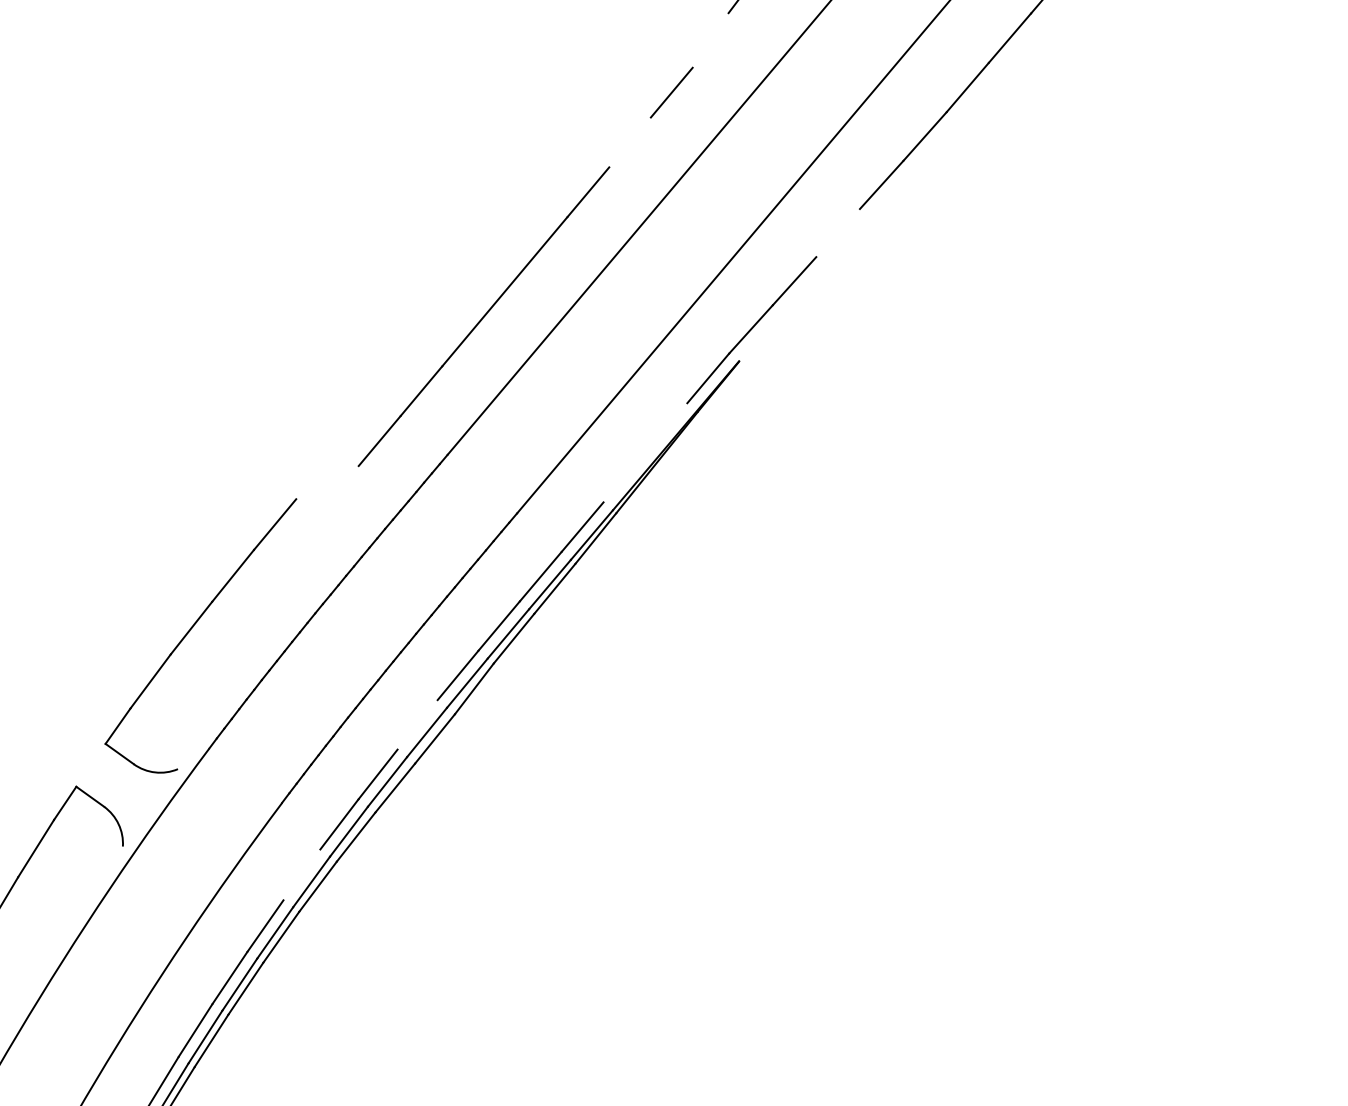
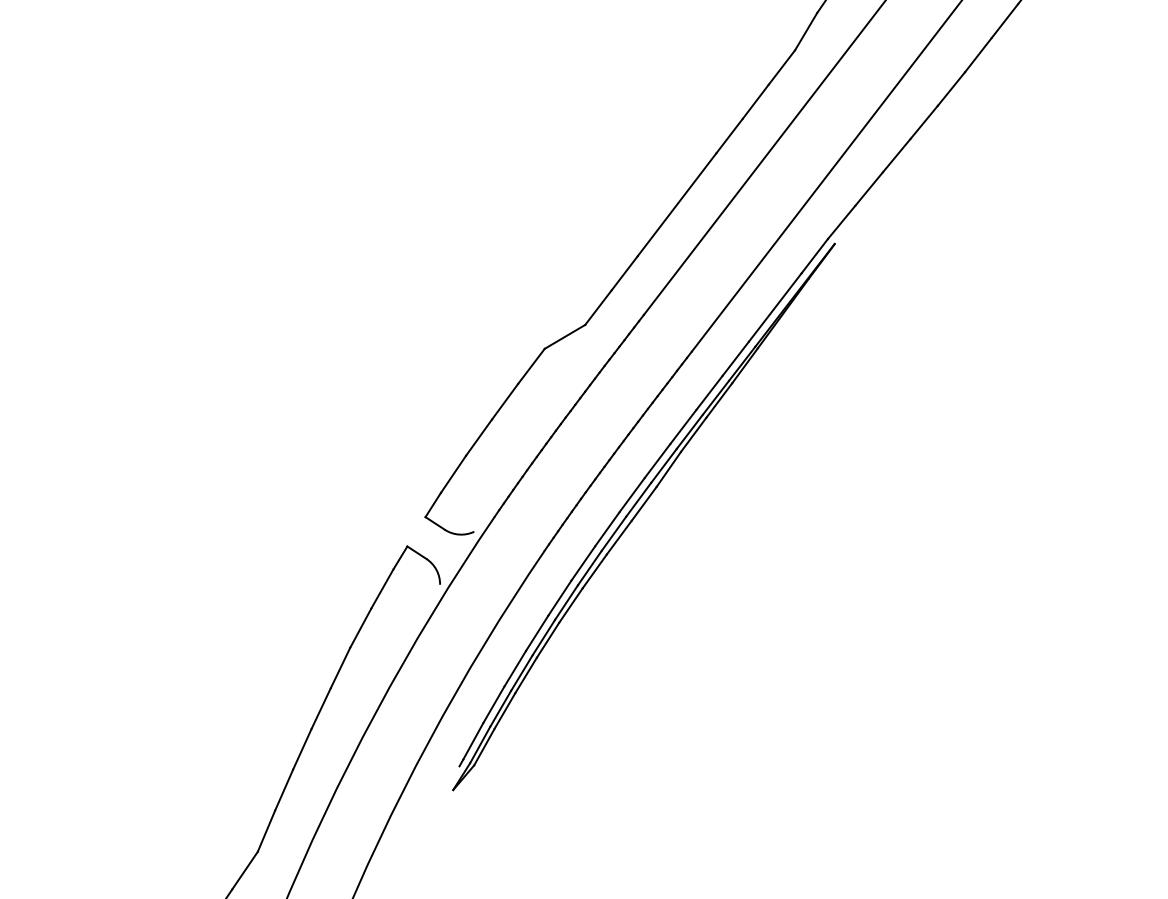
line: (711, 40) -> (806, 31), added
line: (629, 141) -> (755, 101), added
line: (837, 232) -> (896, 155), added
line: (644, 452) -> (774, 307), added
line: (326, 481) -> (564, 336), added
line: (416, 725) -> (631, 495), added
line: (301, 873) -> (559, 597), added

